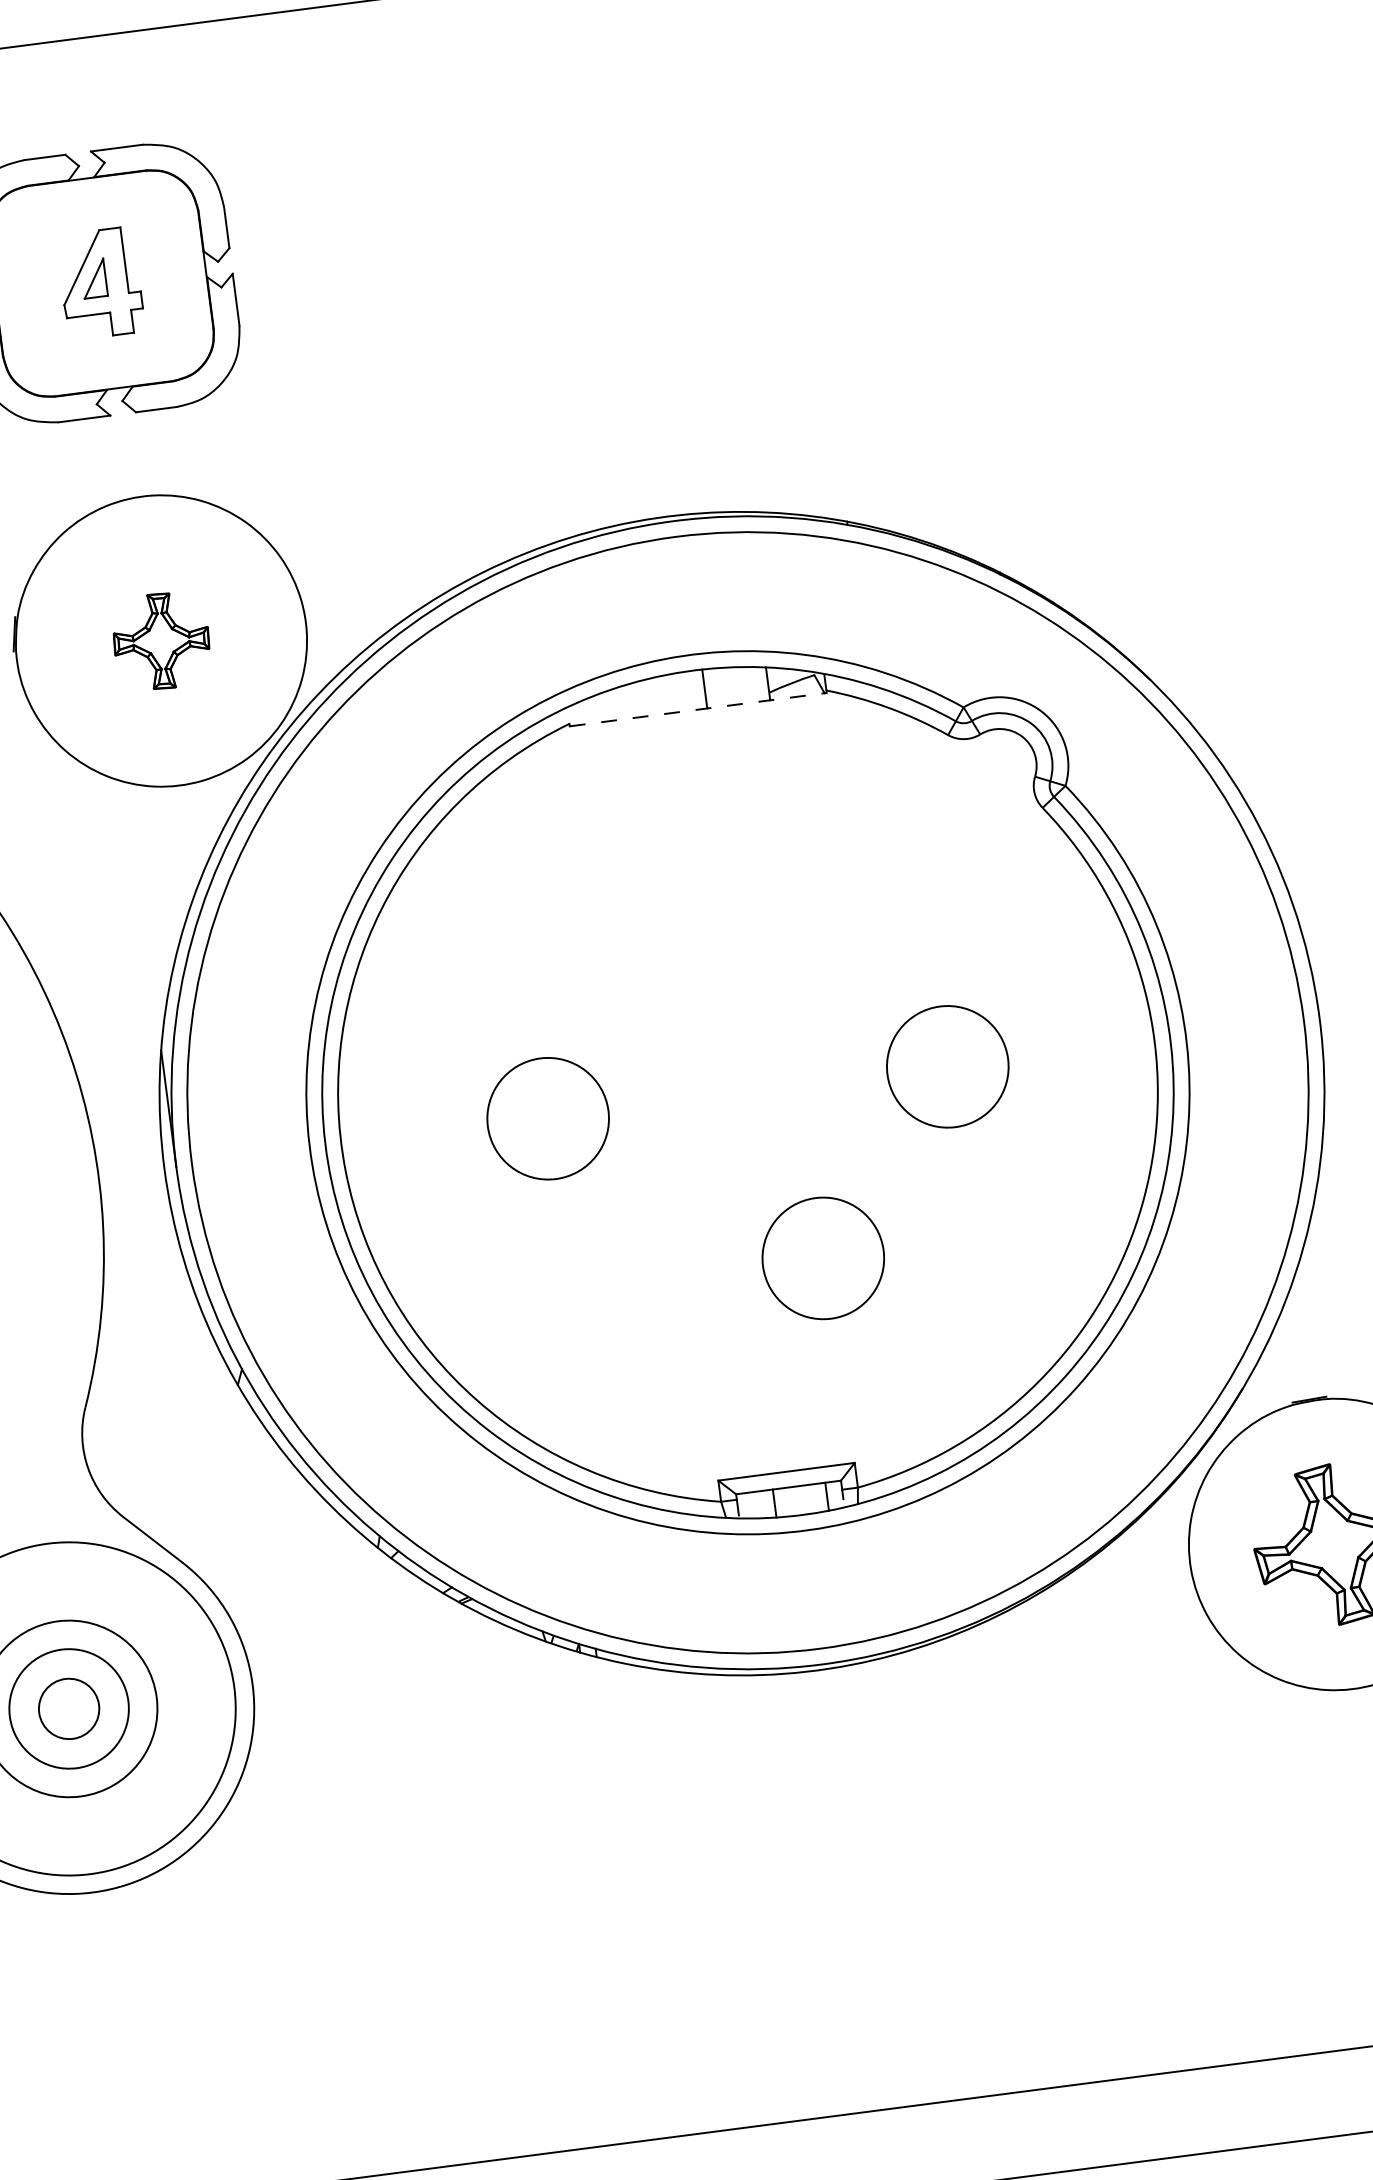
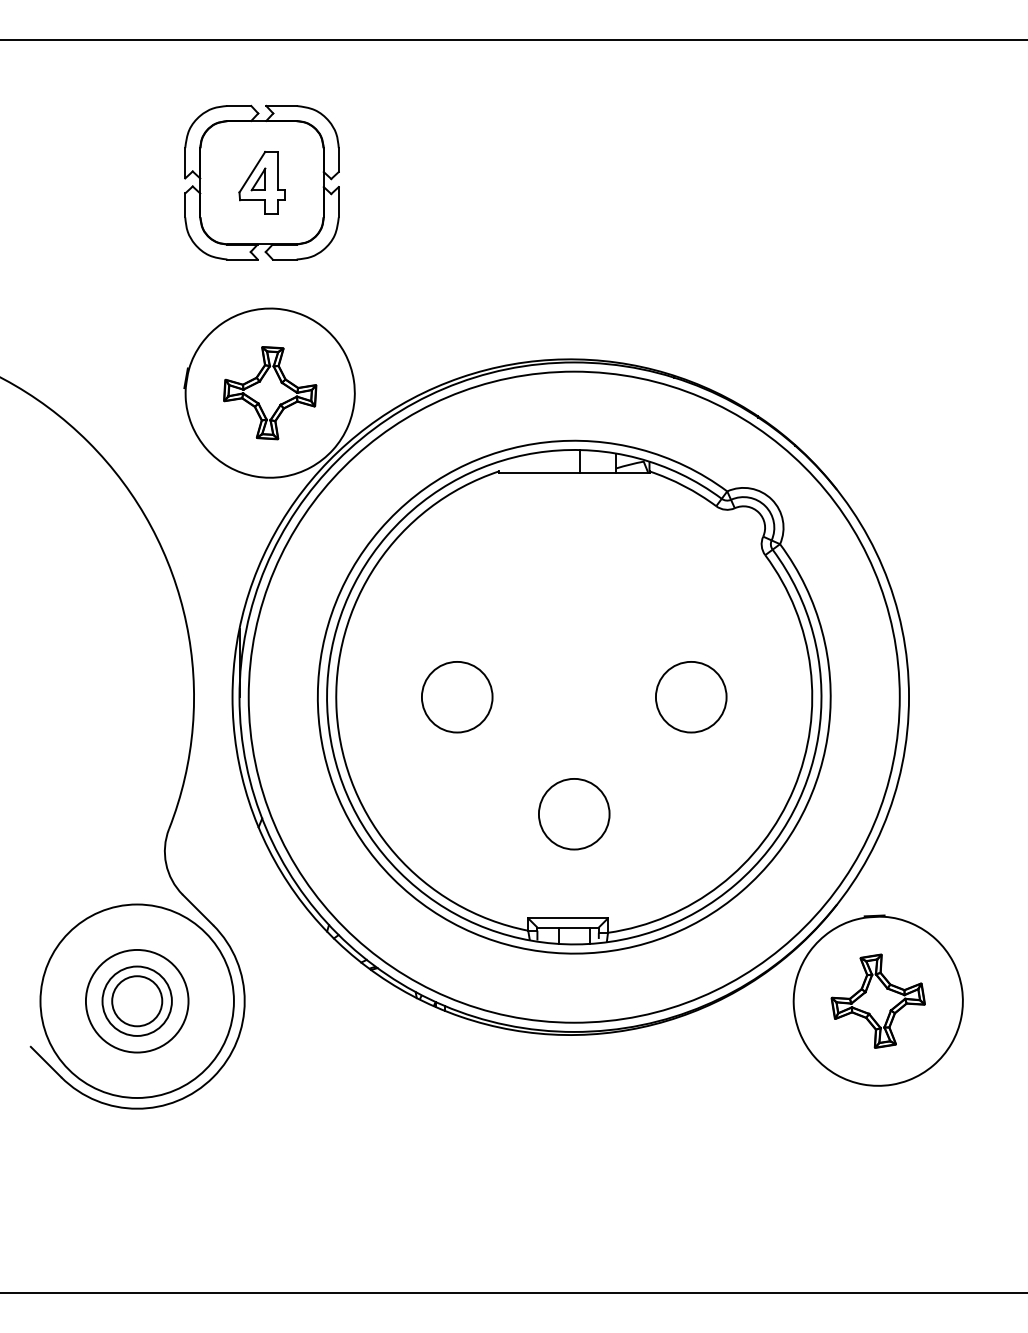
part: (161, 641) -> (270, 393), size x1.67
line: (698, 709) -> (574, 472), dashed -> solid
circle: (823, 1258) -> (574, 814), moved
circle: (69, 1709) -> (137, 1001), size x1.43

